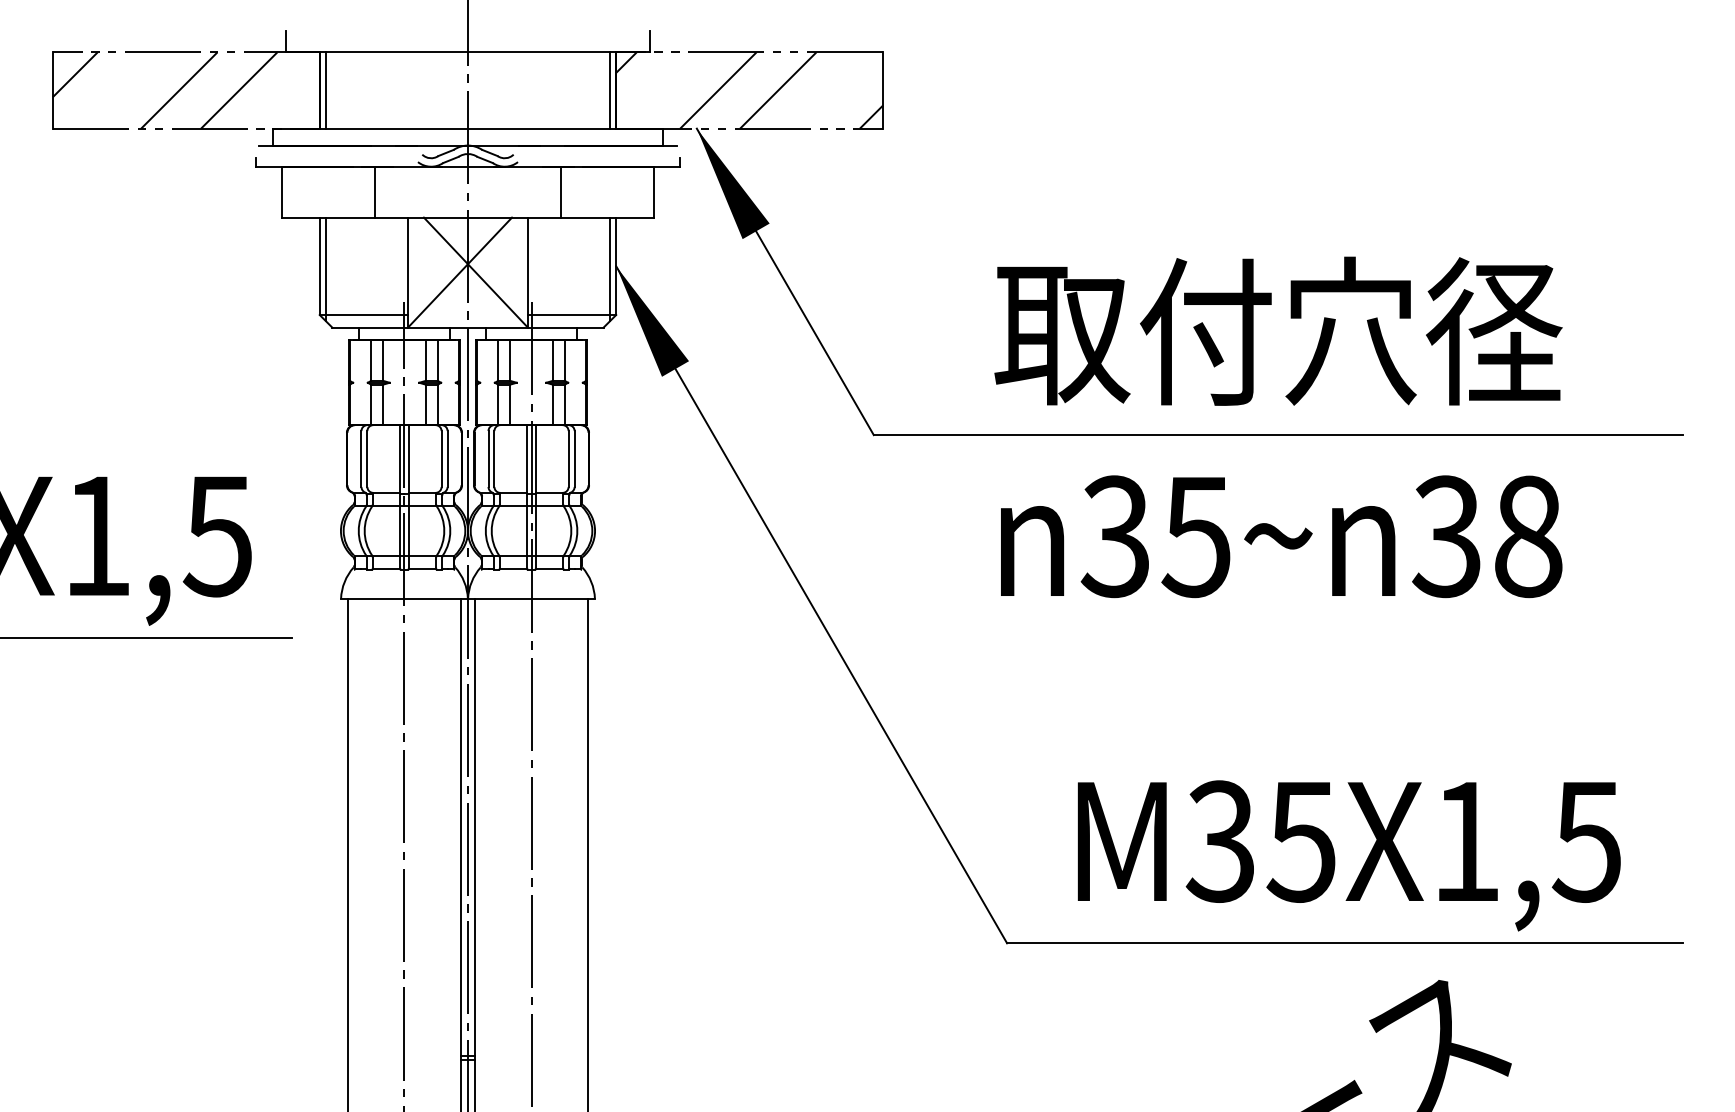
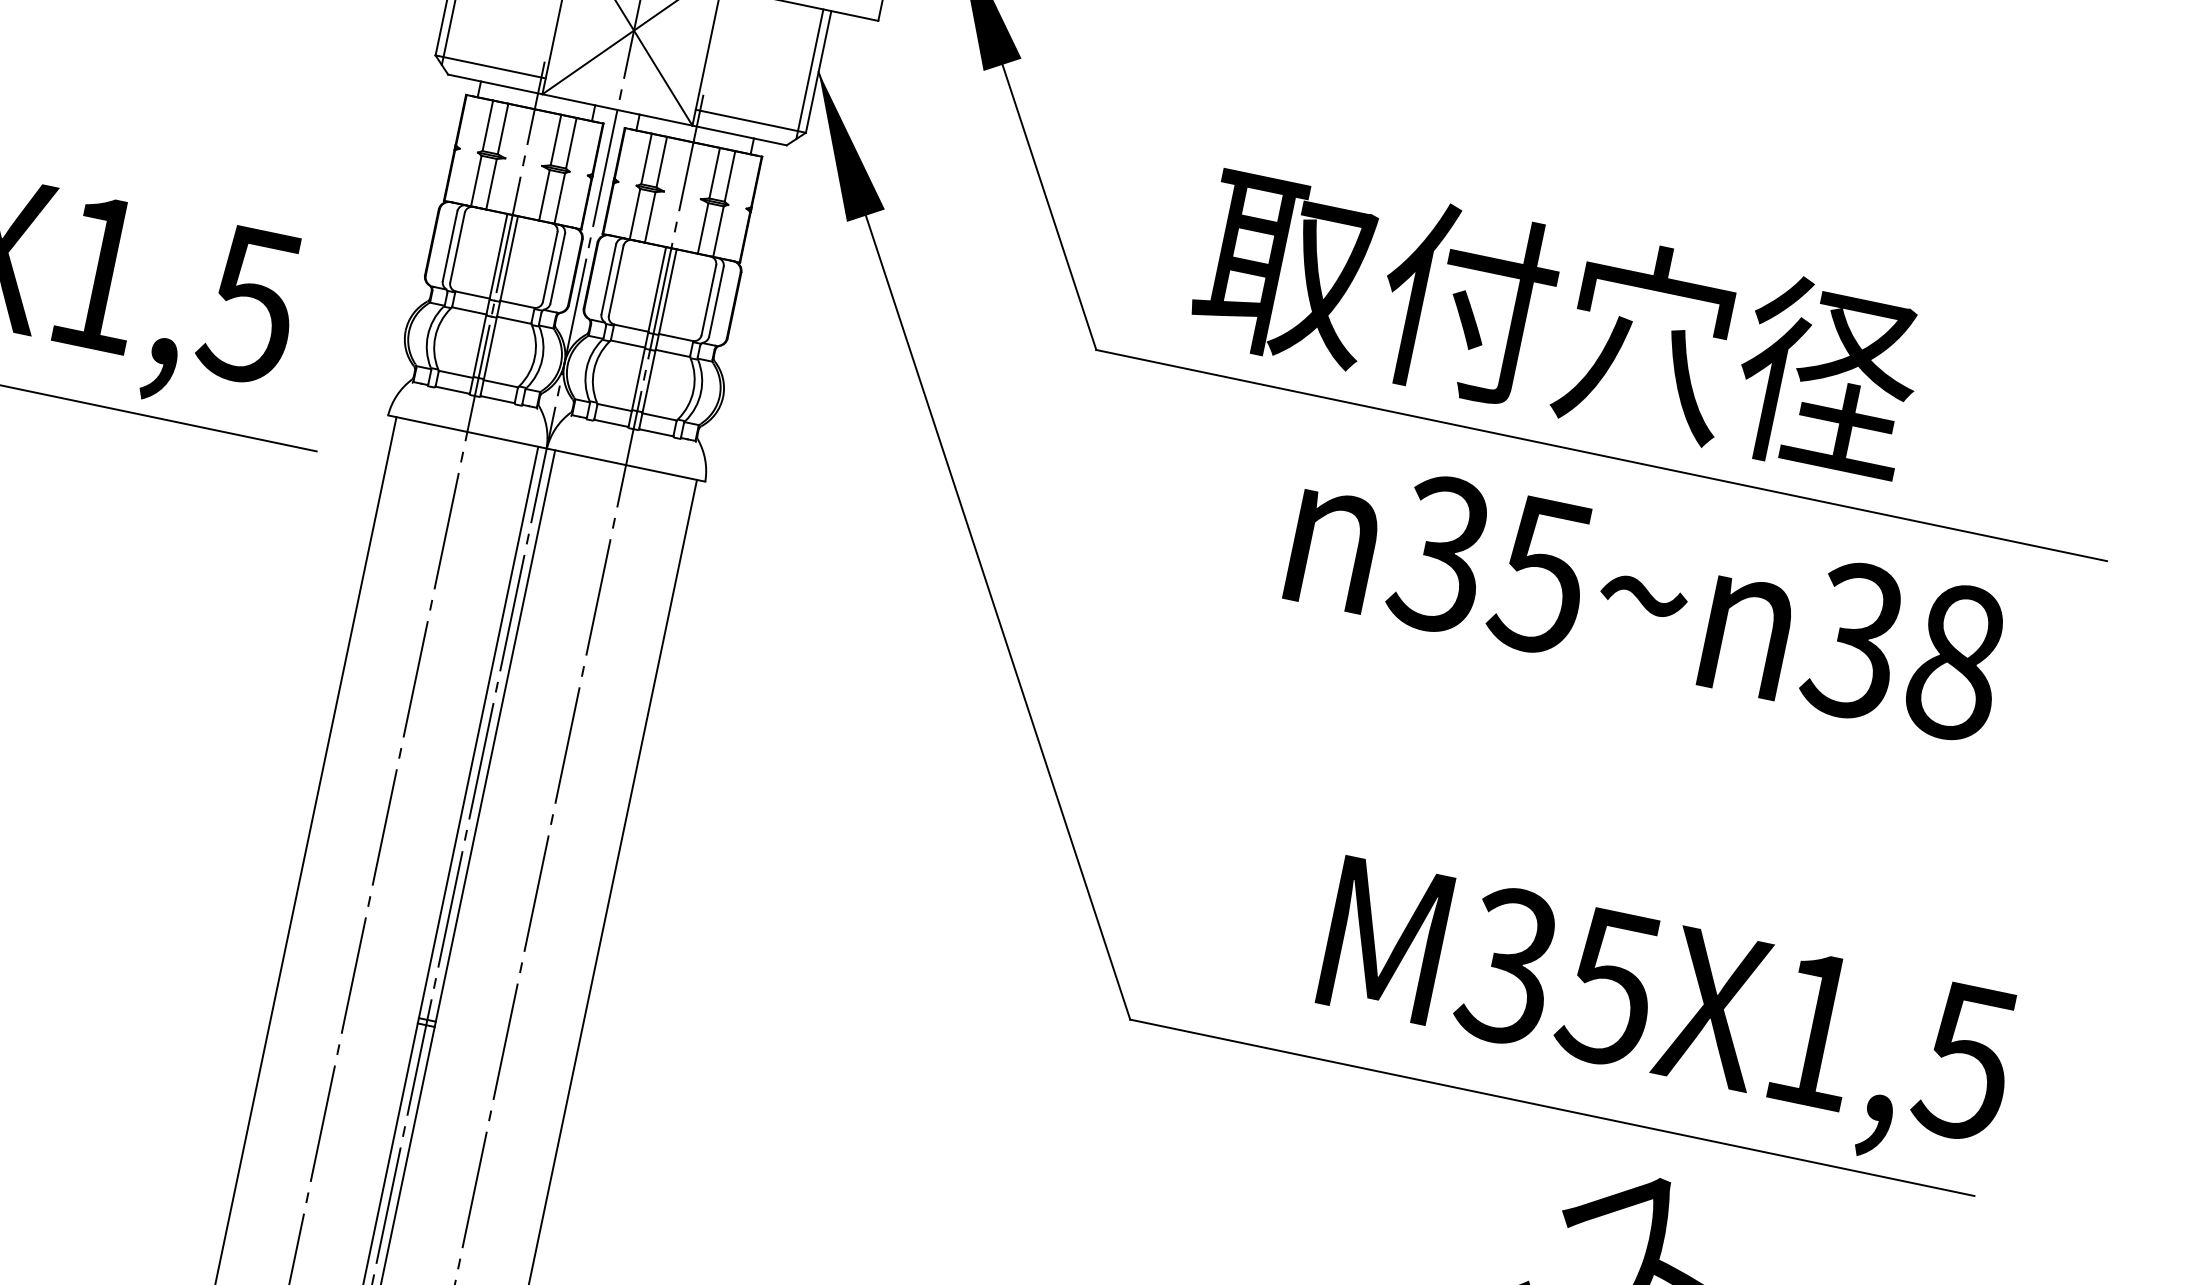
text: (1278, 330) -> (1558, 320), moved
text: (1281, 536) -> (1647, 597), moved
text: (1348, 855) -> (1664, 1016), moved

